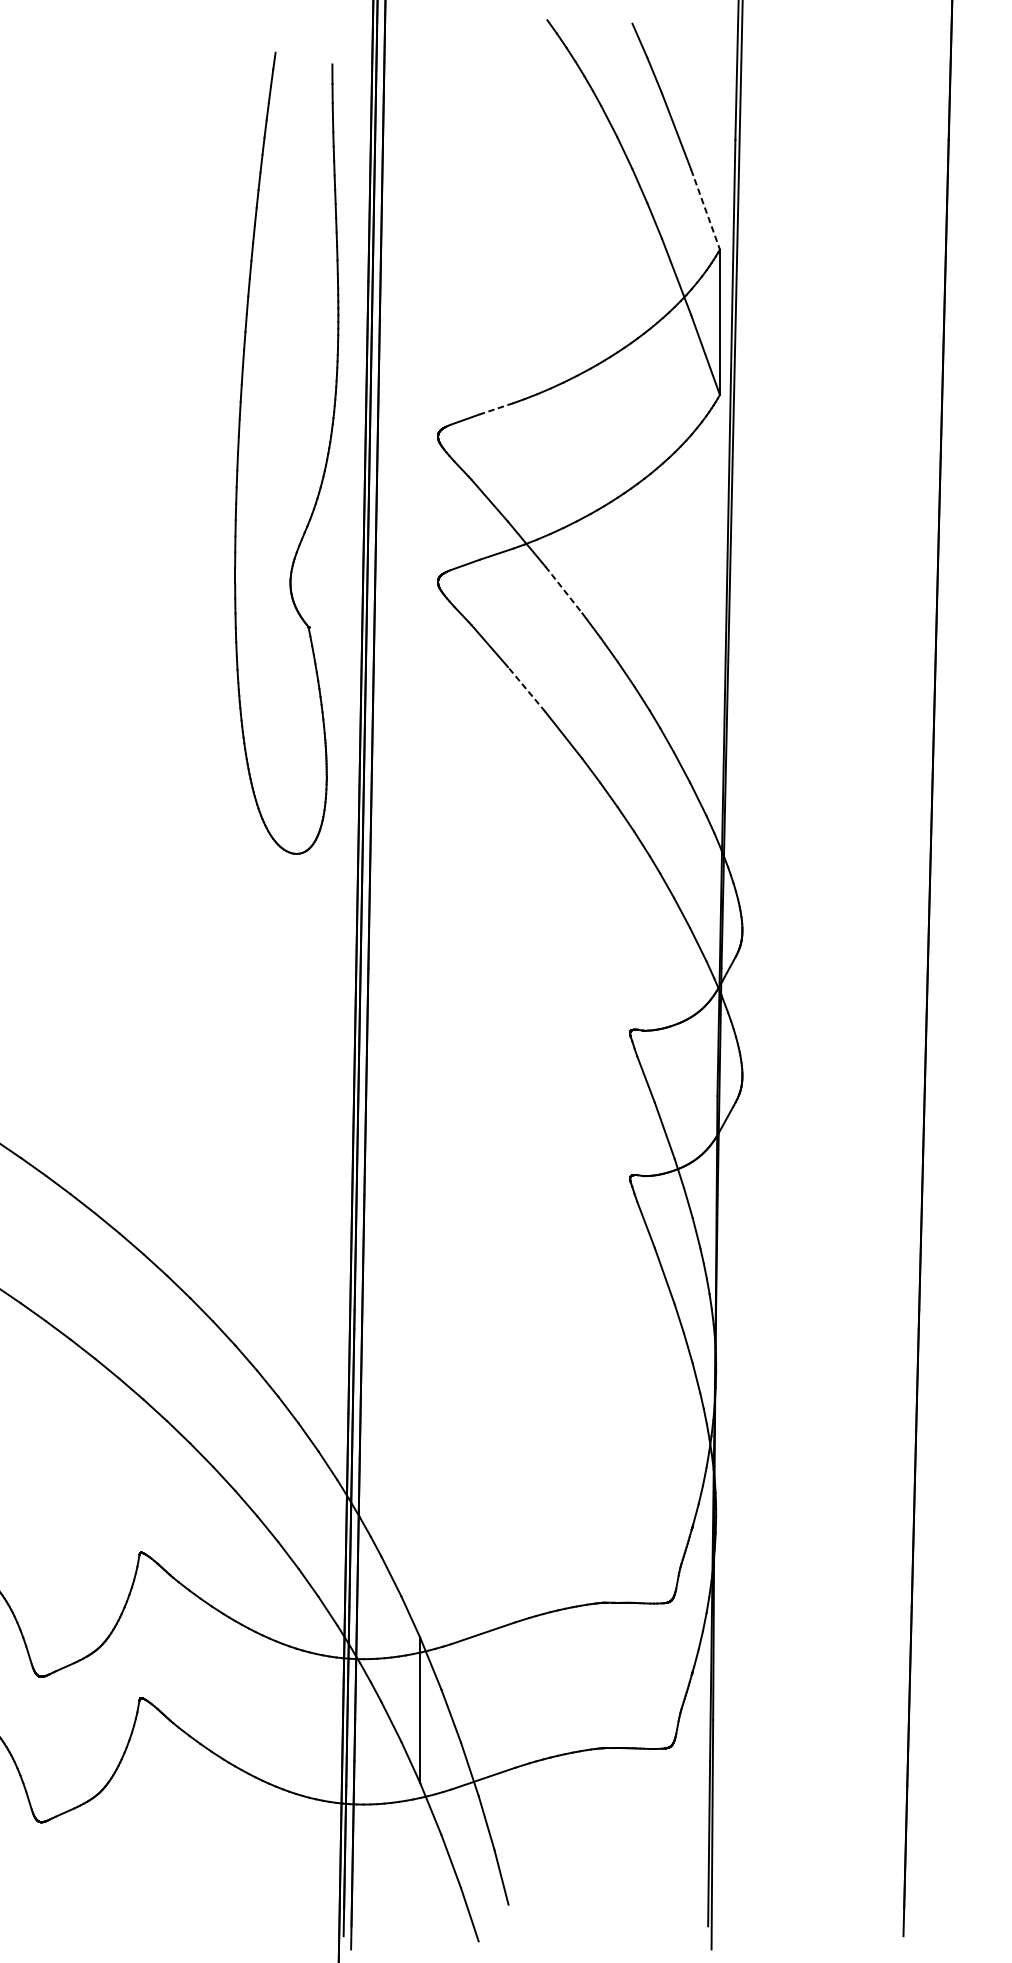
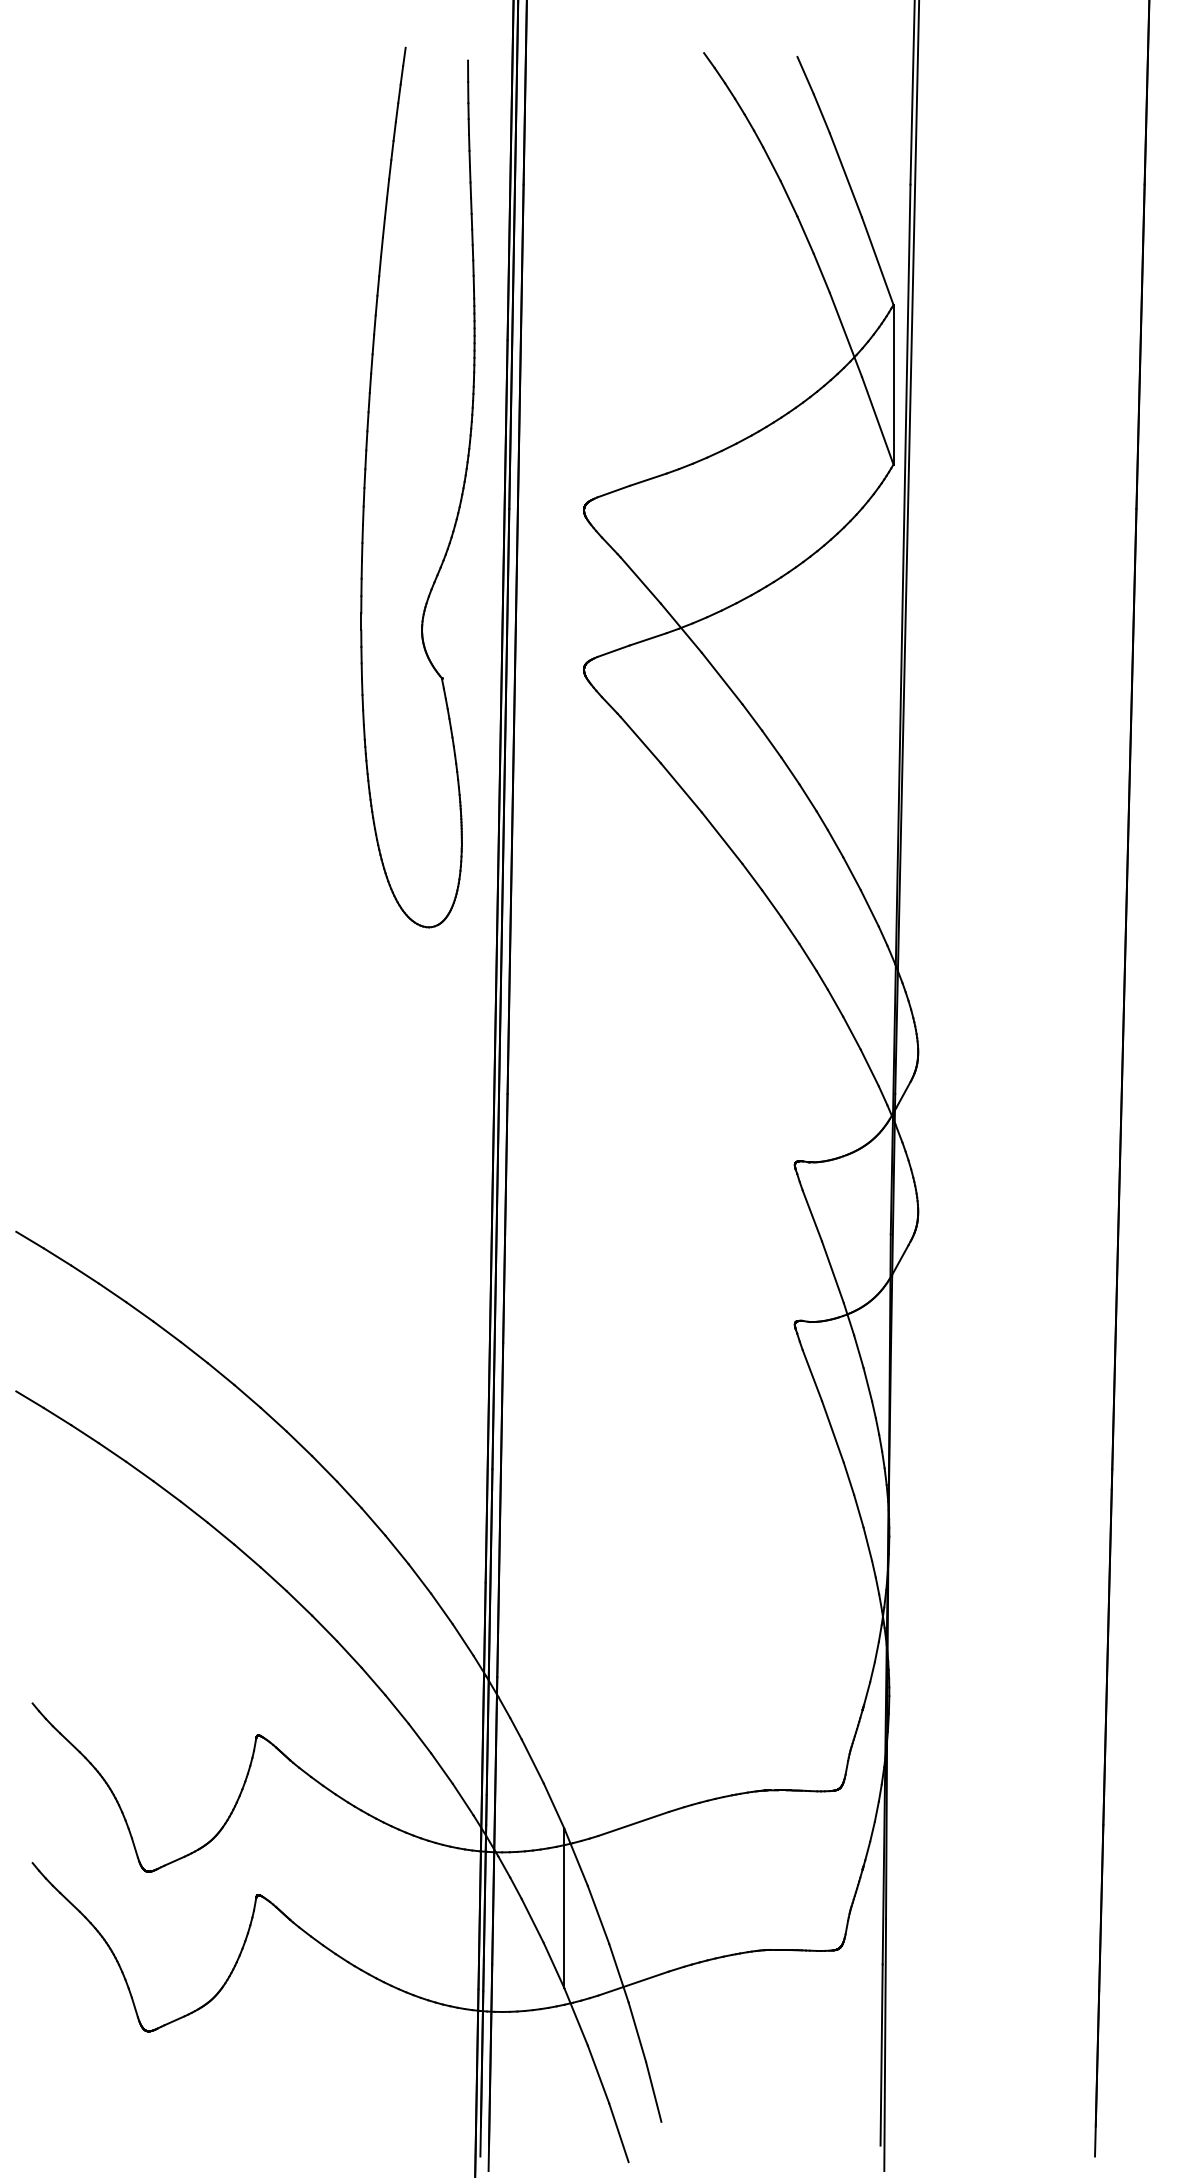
line: (705, 210) -> (877, 261), dashed -> solid
line: (495, 408) -> (647, 479), dashed -> solid
part: (325, 462) -> (460, 497), moved
line: (564, 589) -> (722, 678), dashed -> solid
line: (526, 689) -> (681, 787), dashed -> solid

